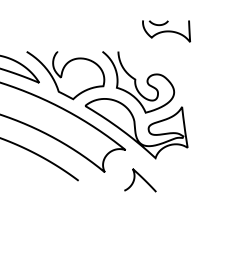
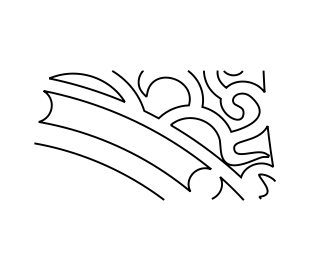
part: (166, 31) -> (240, 81), moved
curve: (181, 167) -> (266, 186), added
curve: (142, 178) -> (229, 186), moved

